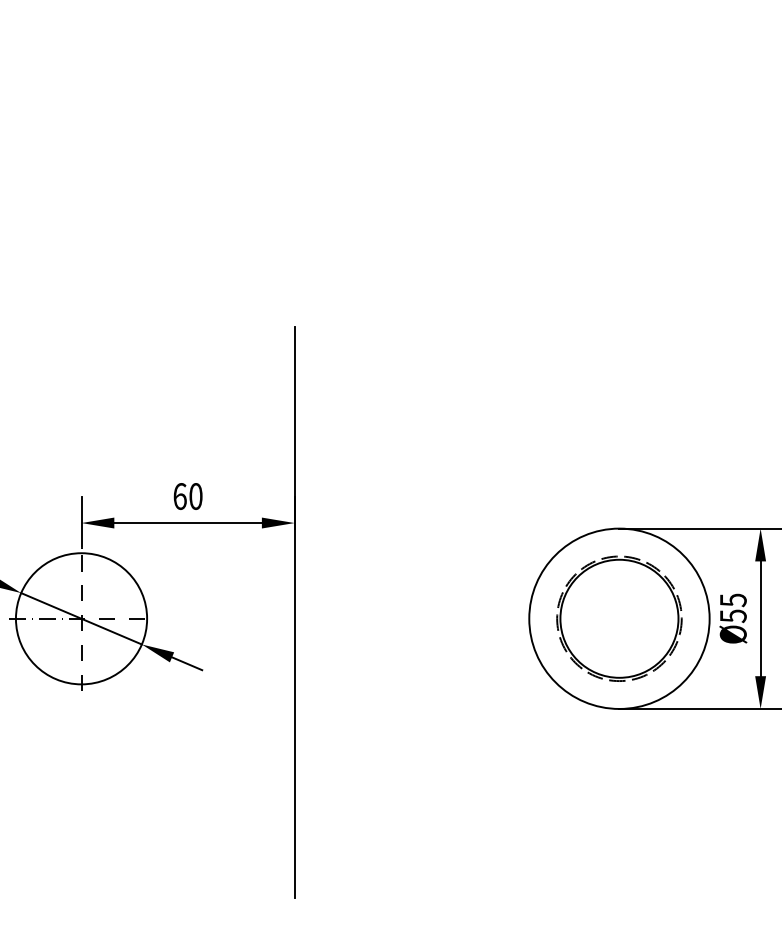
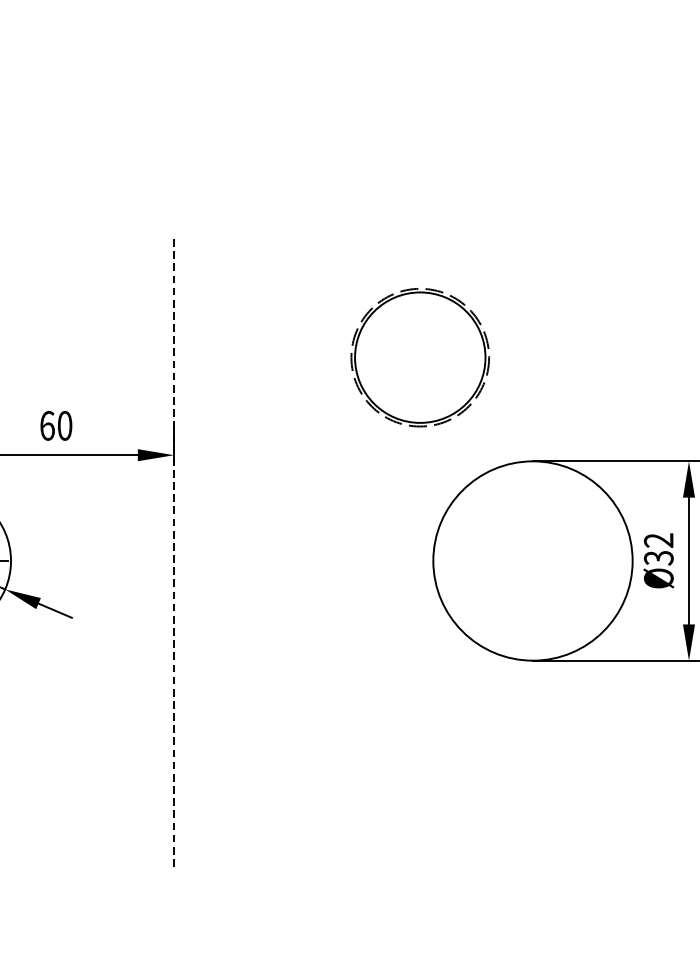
text: (732, 607) -> (657, 548), Ø55 -> Ø32
line: (294, 613) -> (173, 555), solid -> dashed
part: (619, 618) -> (420, 357), moved

